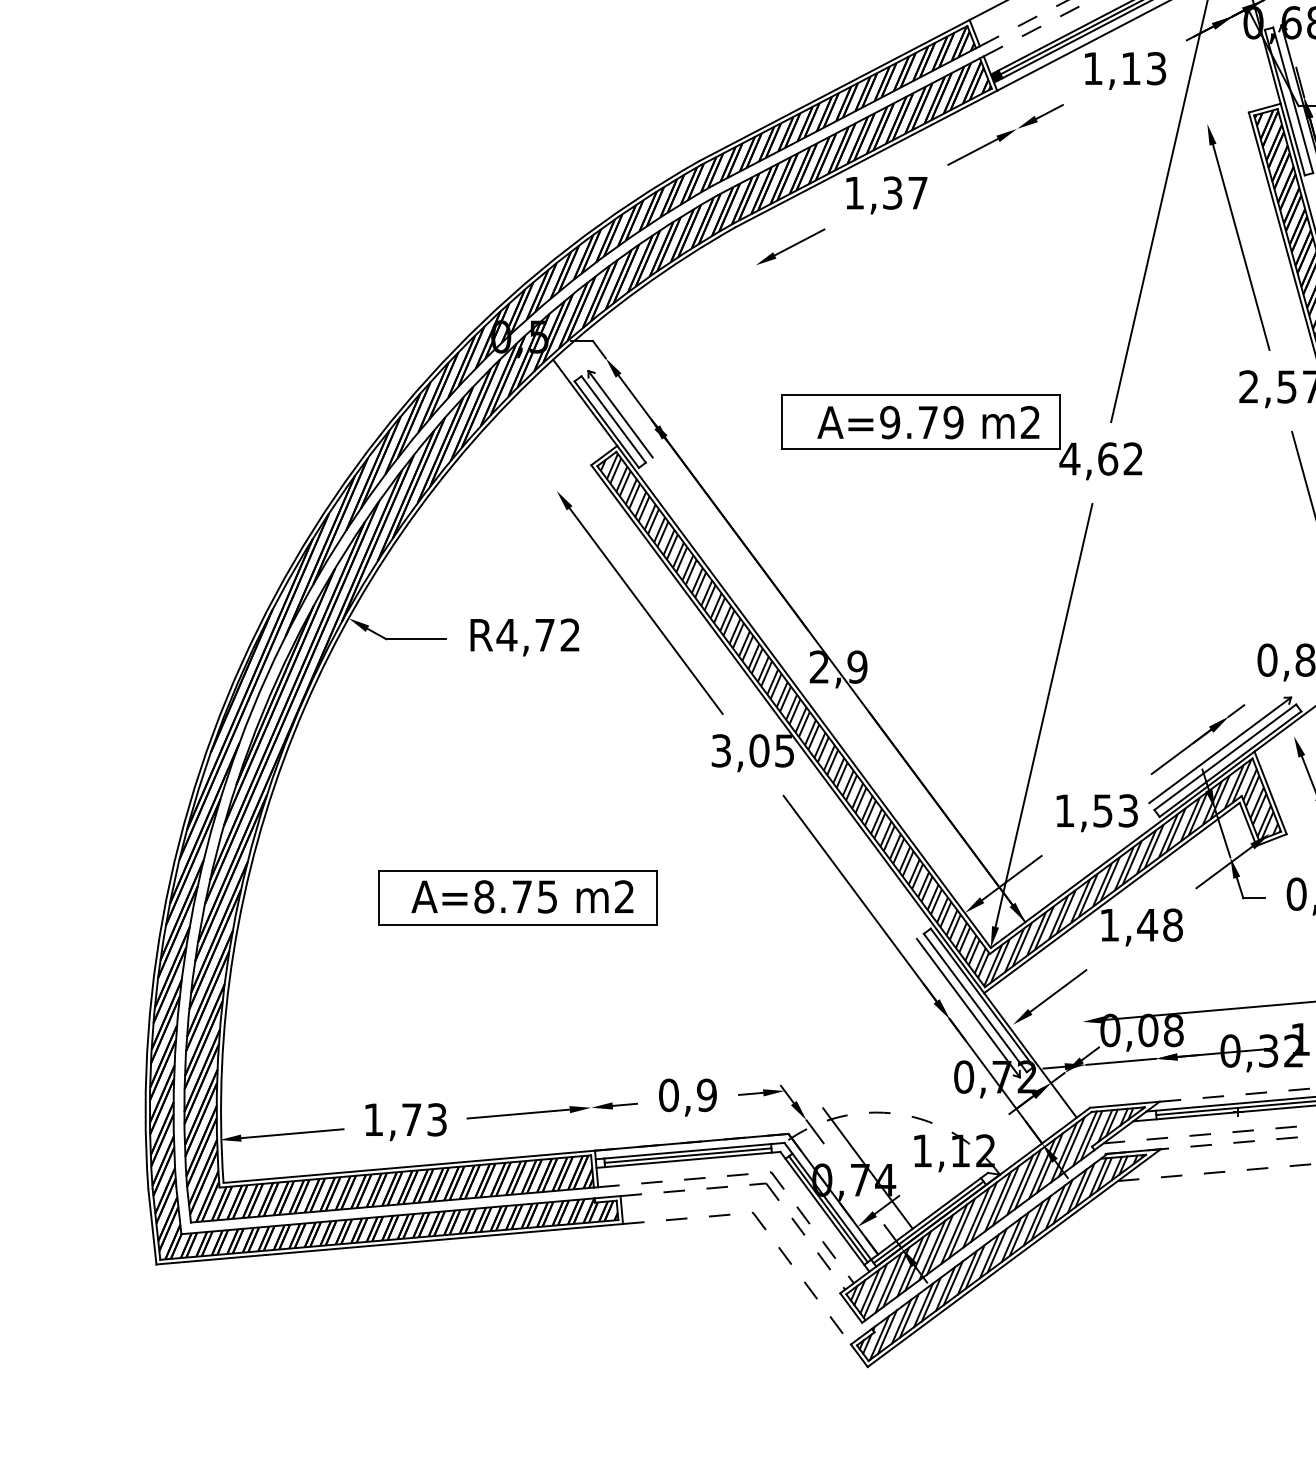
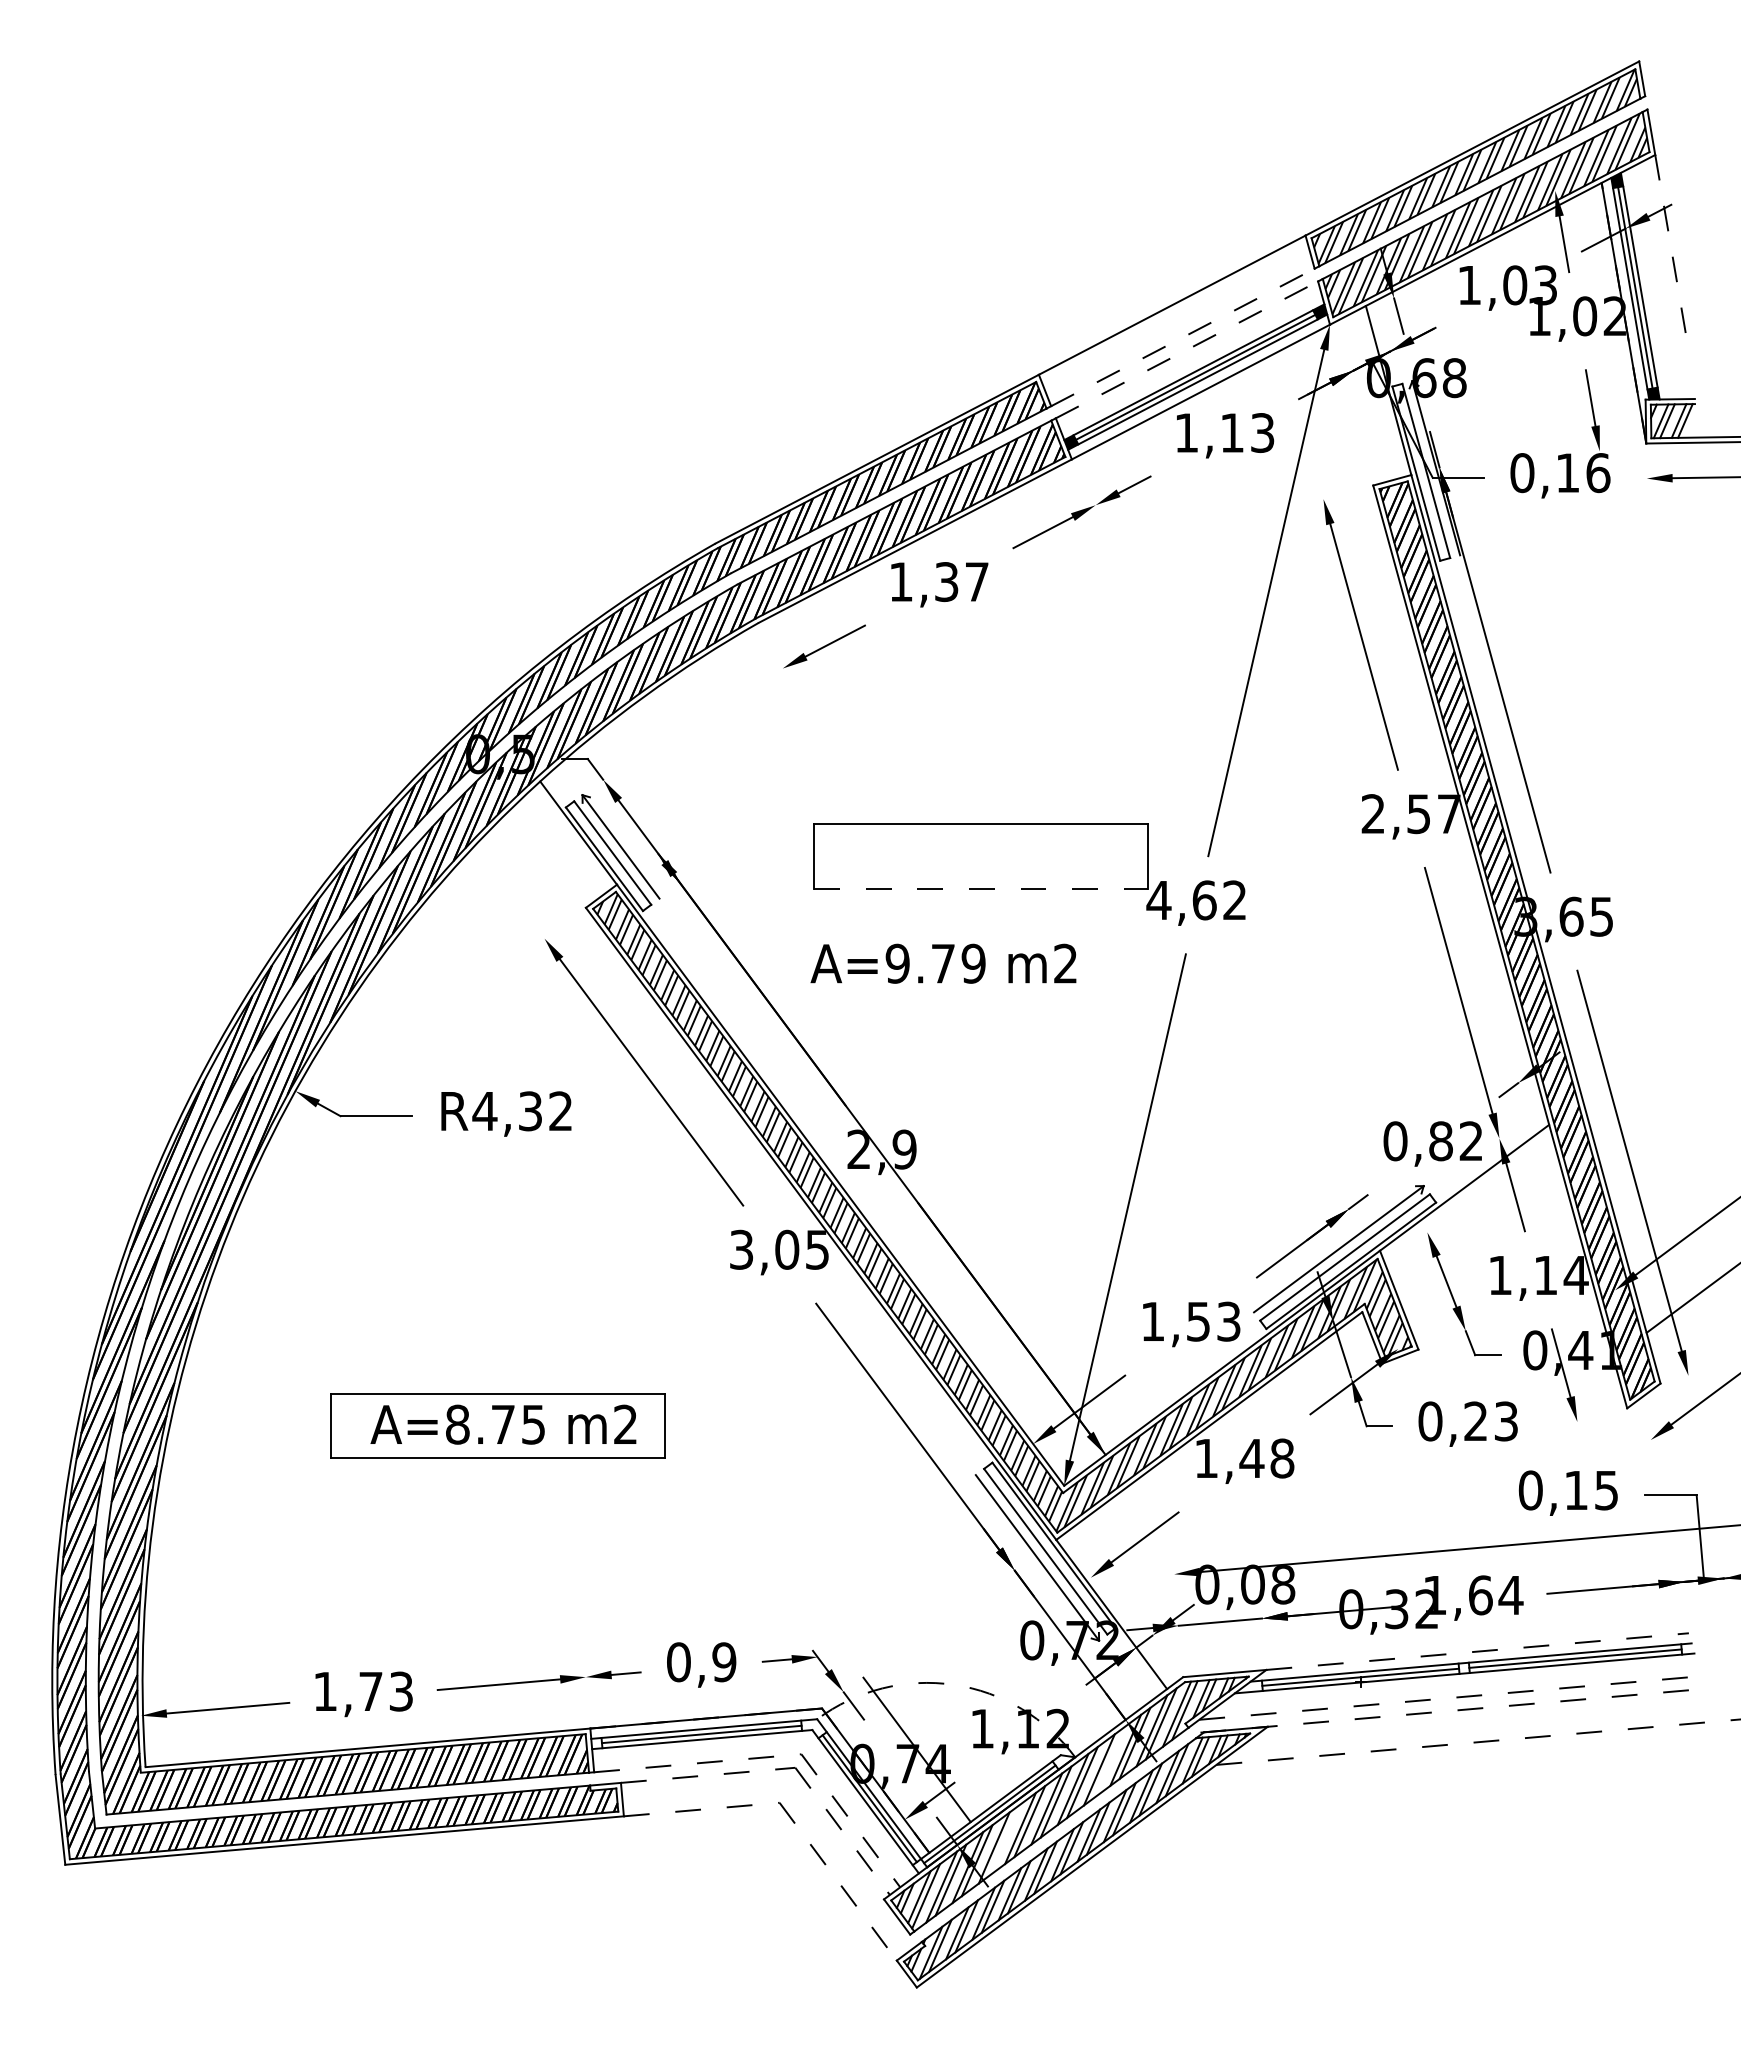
text: (928, 422) -> (943, 963), moved
line: (920, 449) -> (980, 888), solid -> dashed
text: (545, 635) -> (530, 1111), R4,72 -> R4,32
line: (1027, 1179) -> (1108, 1762), removed
line: (940, 1244) -> (1003, 1840), removed

